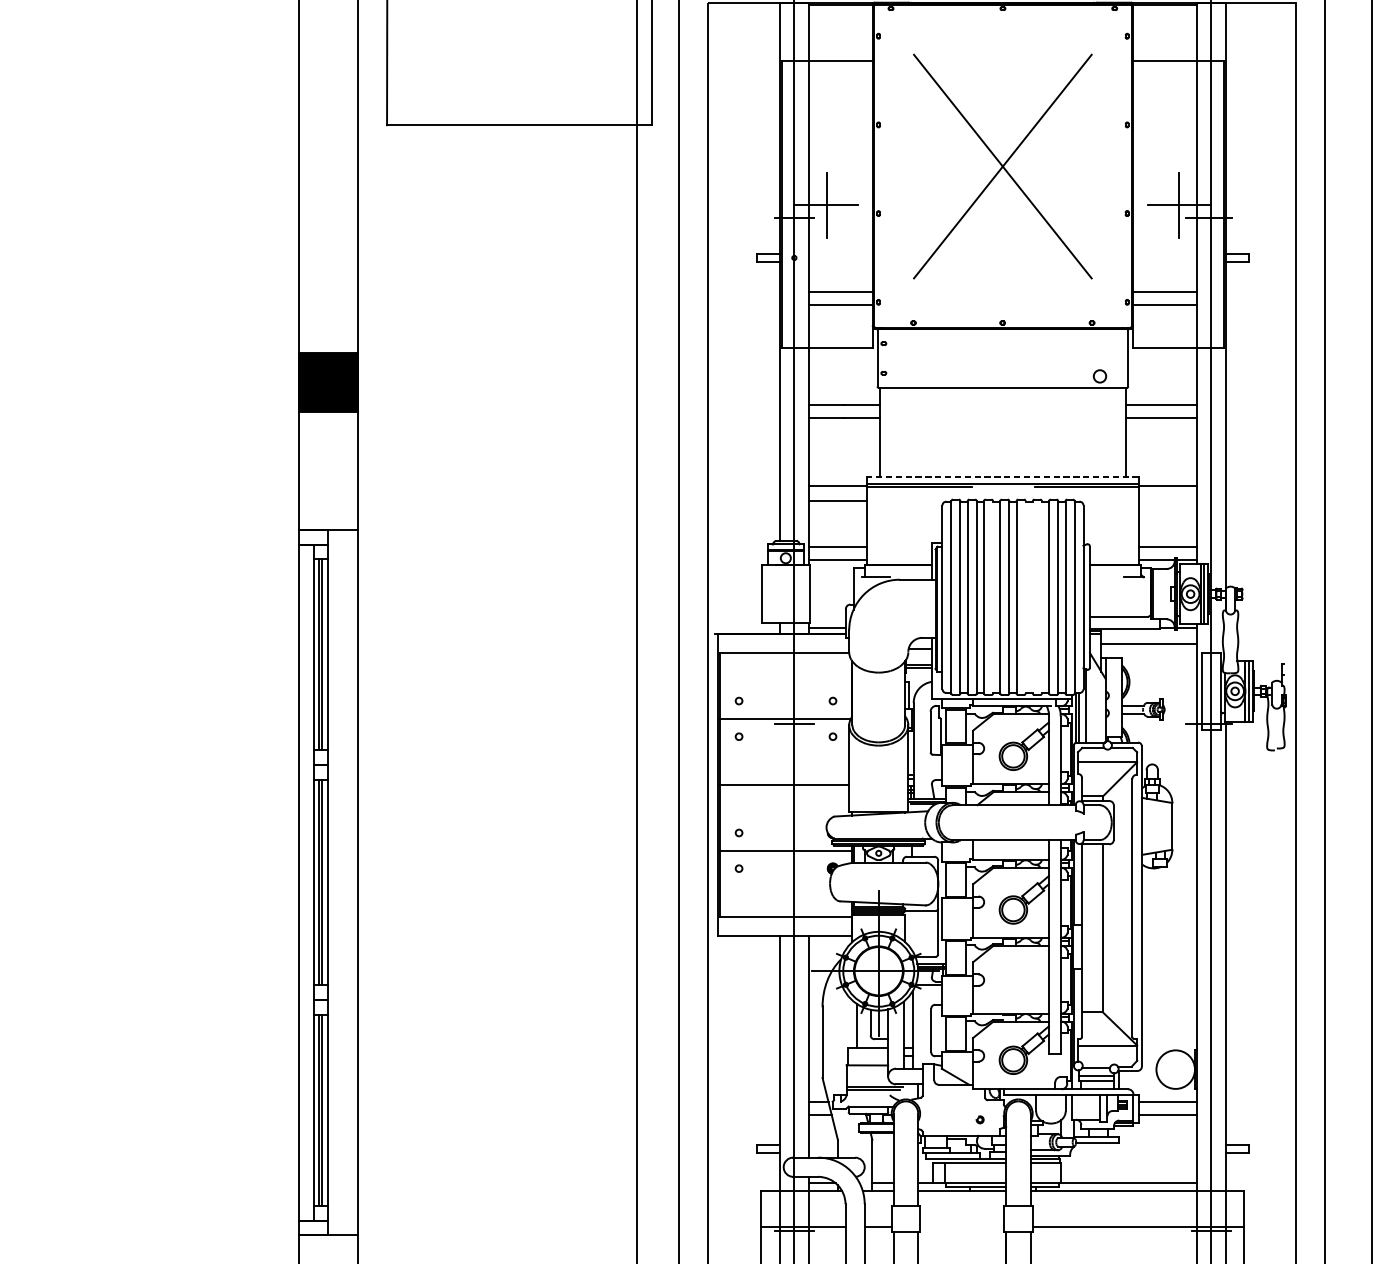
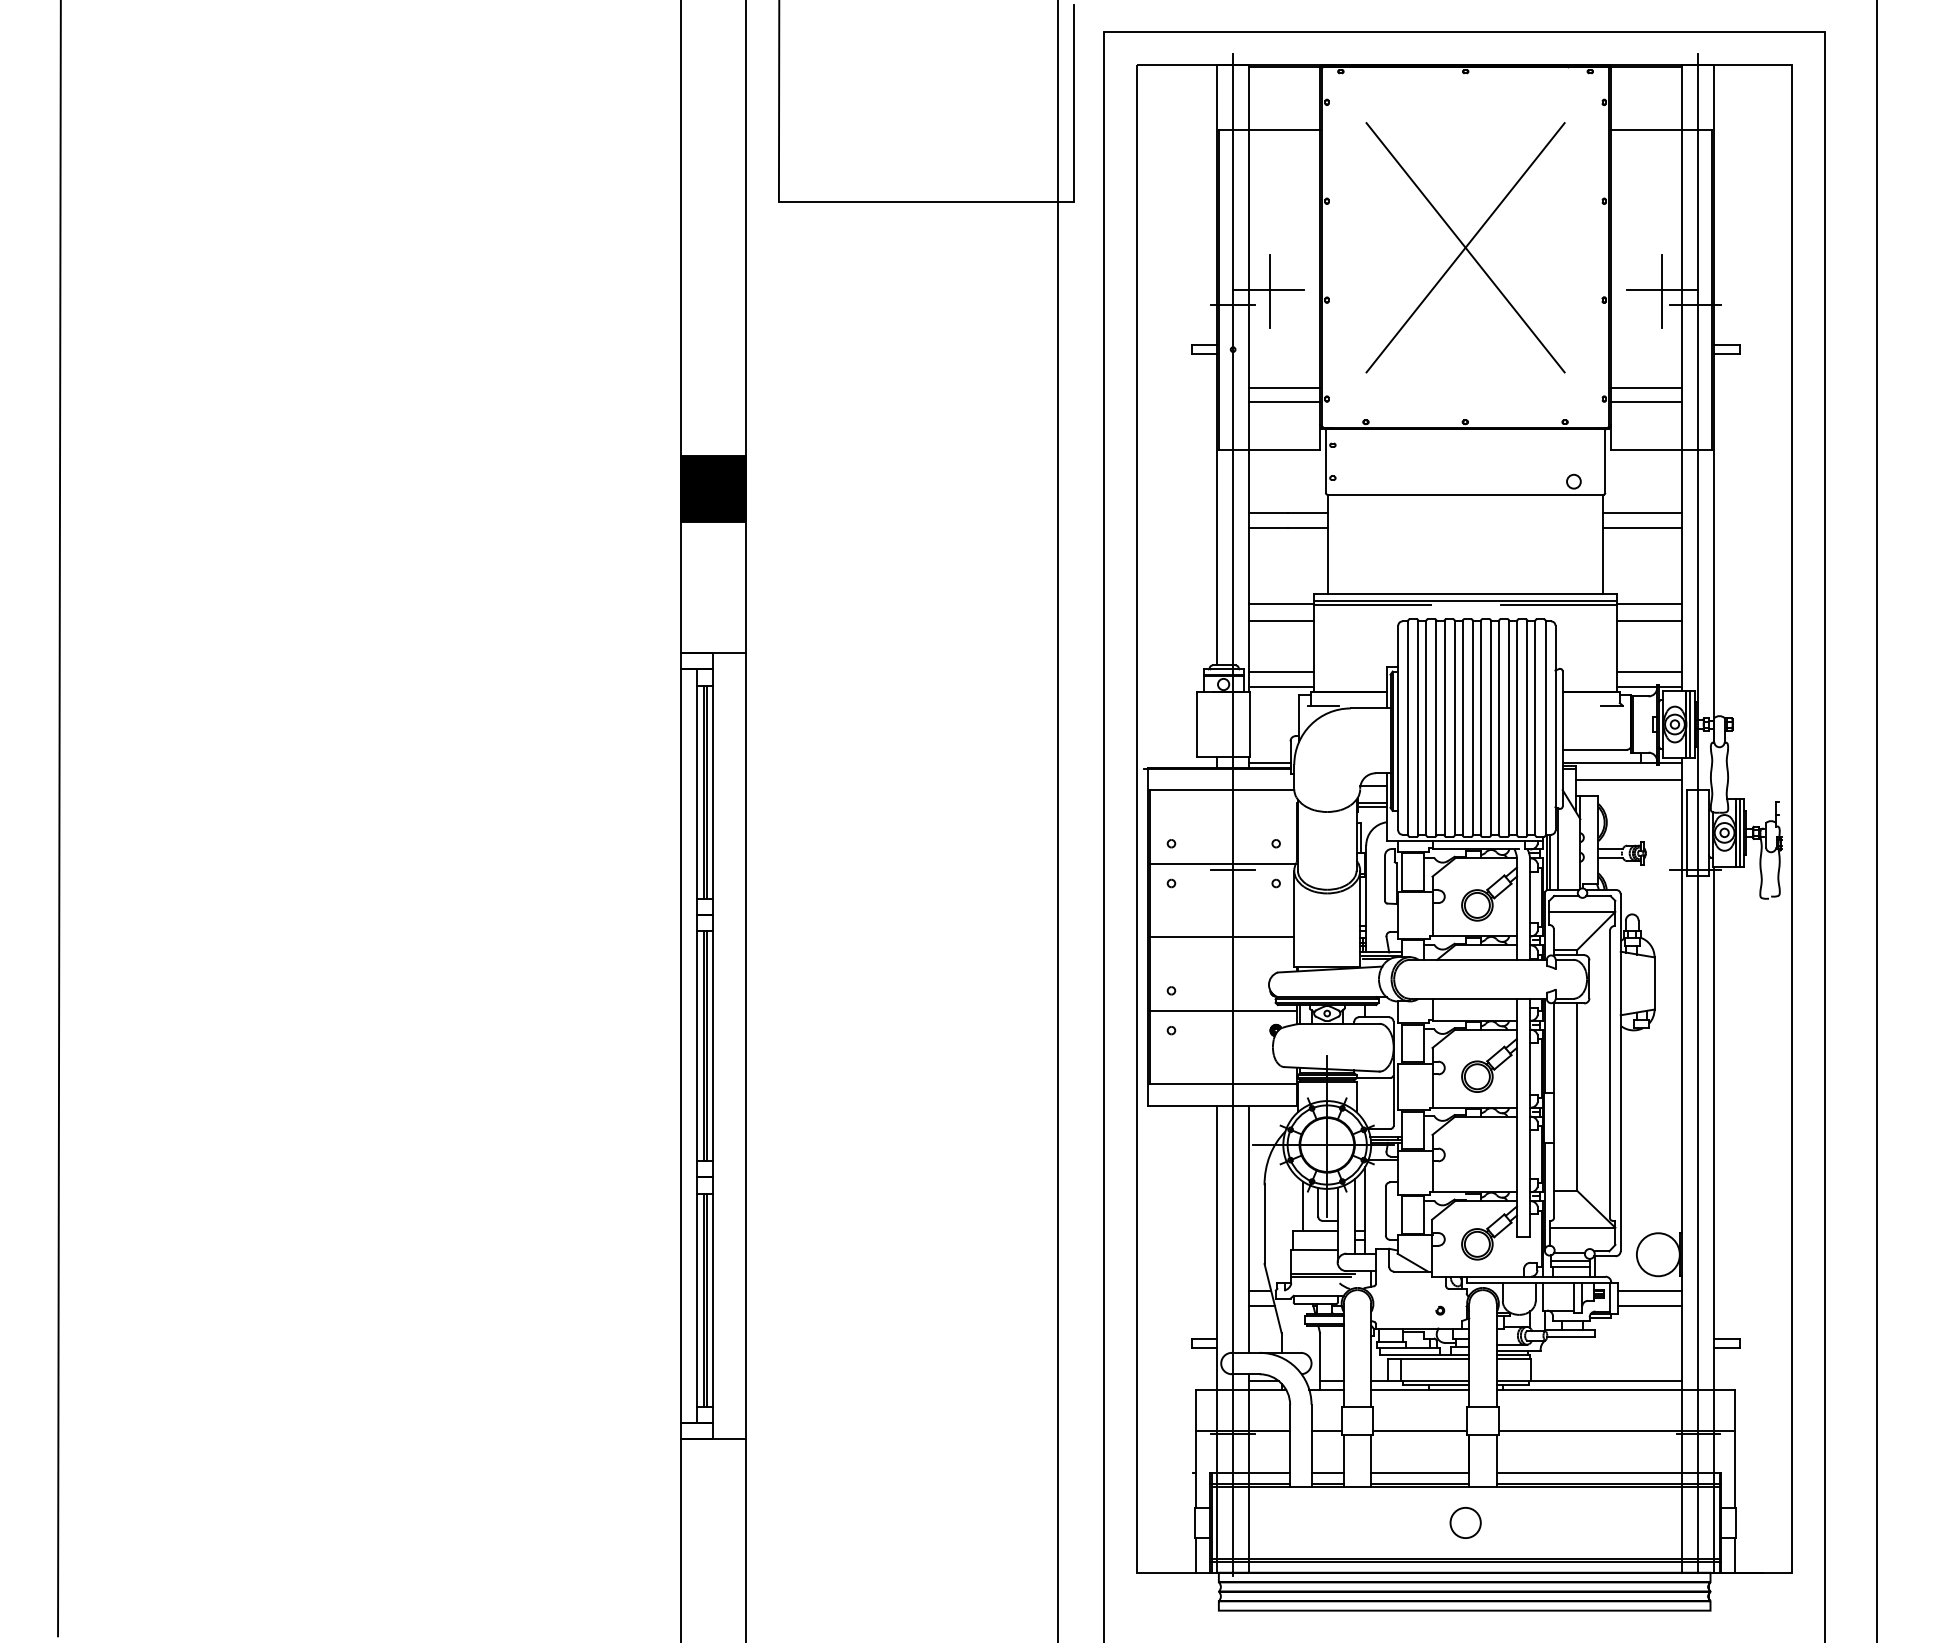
line: (1002, 477) -> (1465, 594), dashed -> solid
line: (1167, 501) -> (1649, 621), added
line: (992, 596) -> (1454, 727), added
line: (1025, 596) -> (1490, 727), added
line: (1033, 596) -> (1499, 727), added
line: (1042, 596) -> (1509, 727), added
line: (962, 1227) -> (1420, 1430), added

